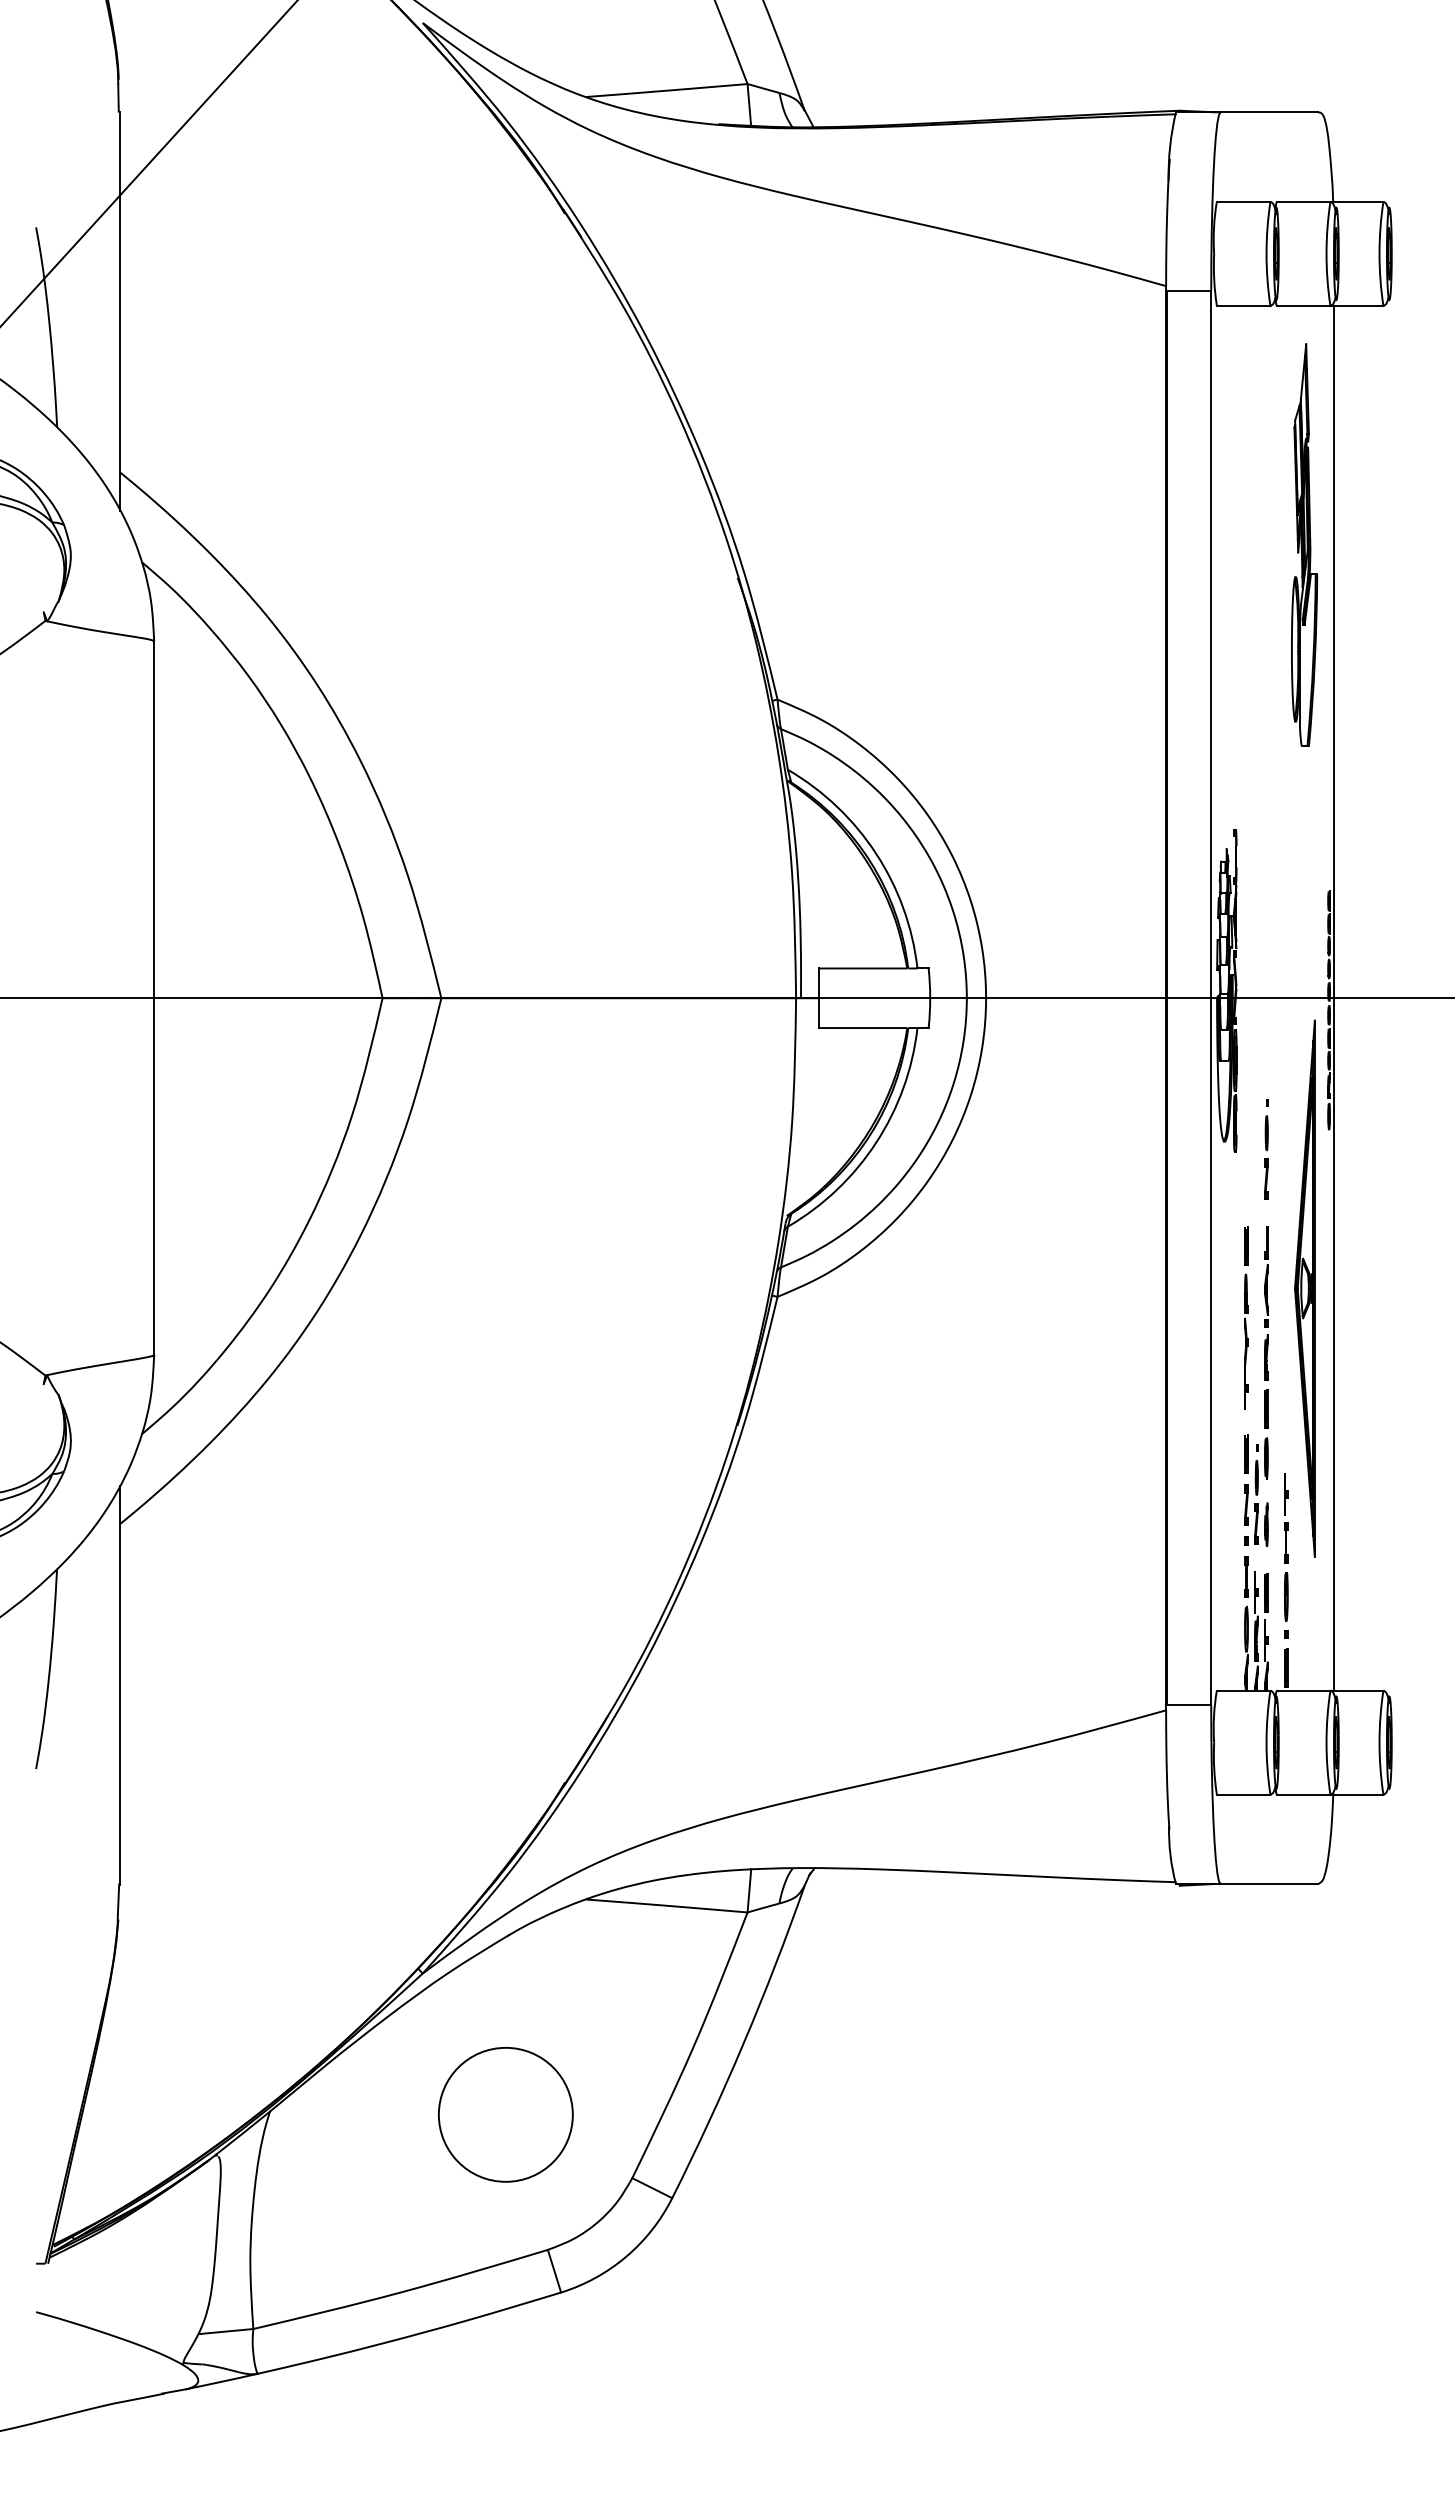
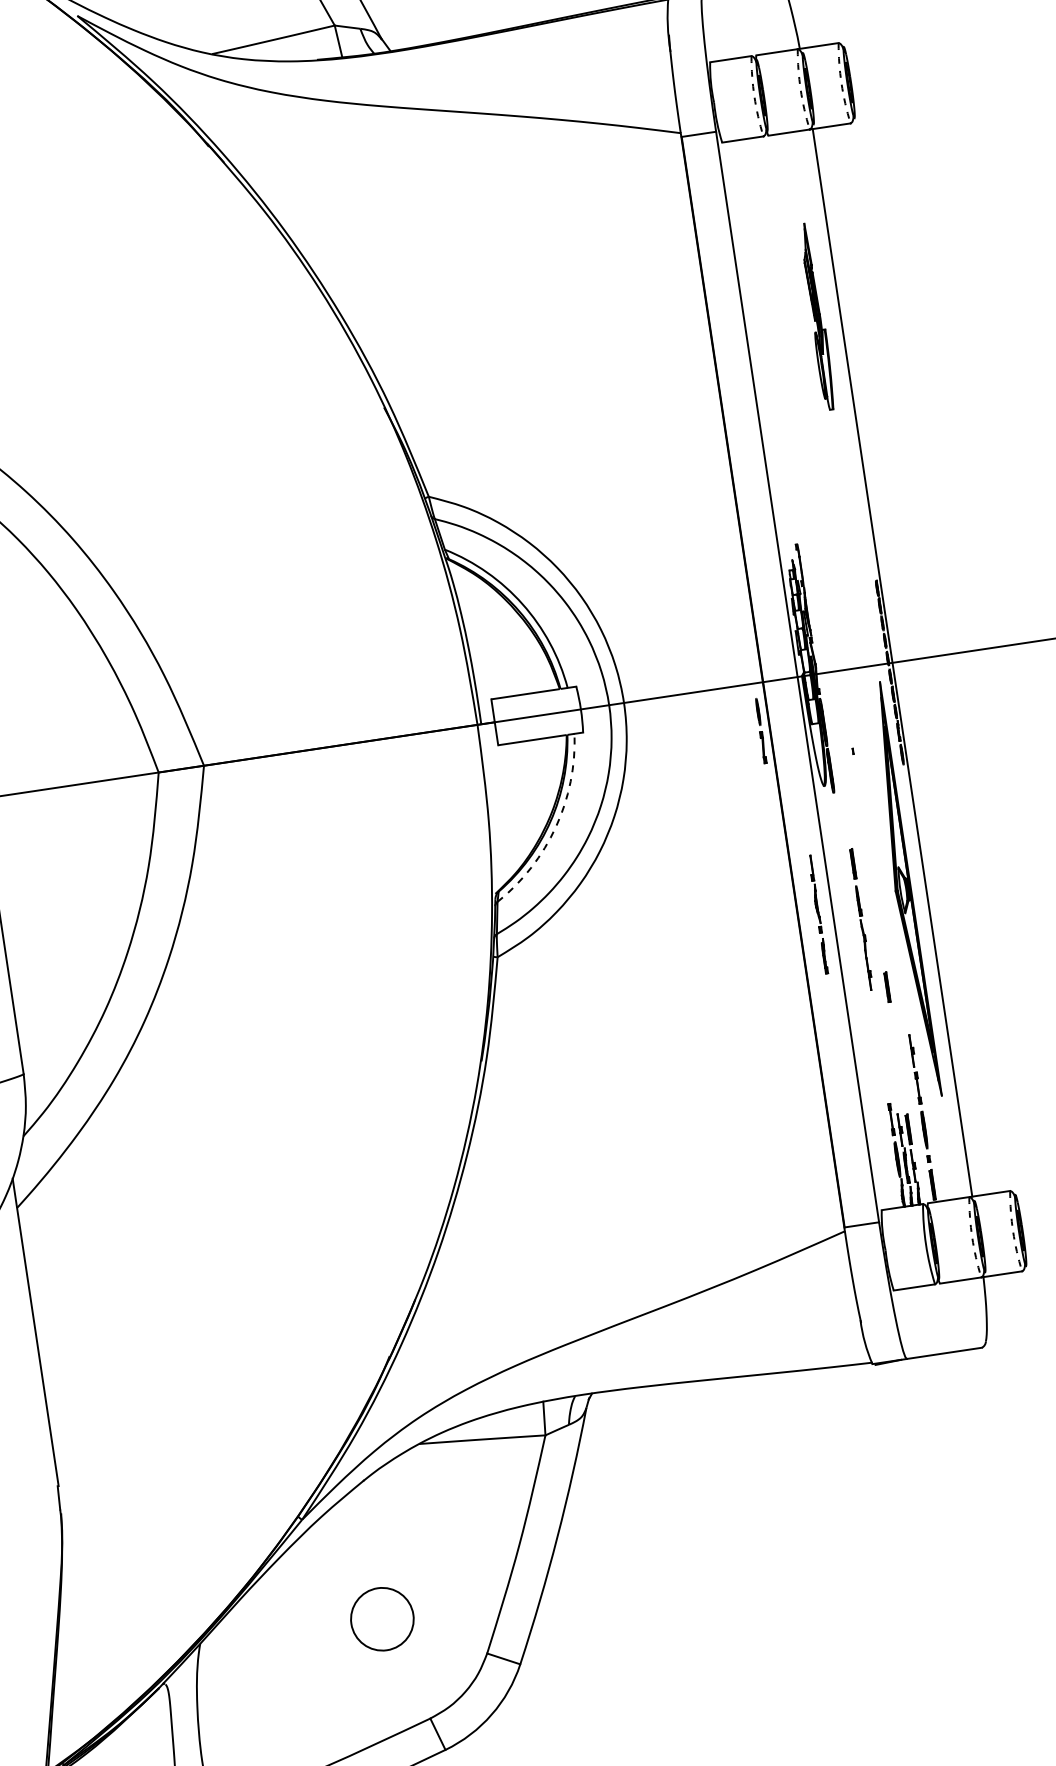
arc: (1266, 253) -> (754, 96), solid -> dashed
arc: (1326, 253) -> (800, 89), solid -> dashed
arc: (1379, 253) -> (841, 83), solid -> dashed
part: (1304, 544) -> (817, 316), size x0.6
arc: (876, 1142) -> (556, 826), solid -> dashed
line: (1266, 1158) -> (761, 731), moved
part: (1266, 1303) -> (818, 914), moved
part: (1256, 1490) -> (889, 1051), removed
arc: (1326, 1742) -> (972, 1237), solid -> dashed
arc: (1379, 1742) -> (1013, 1231), solid -> dashed
circle: (505, 2114) -> (382, 1619), size x0.6

